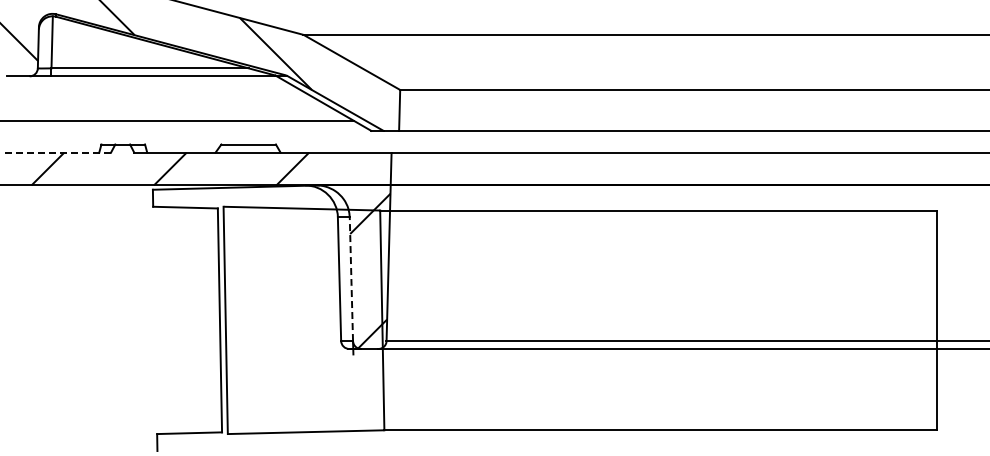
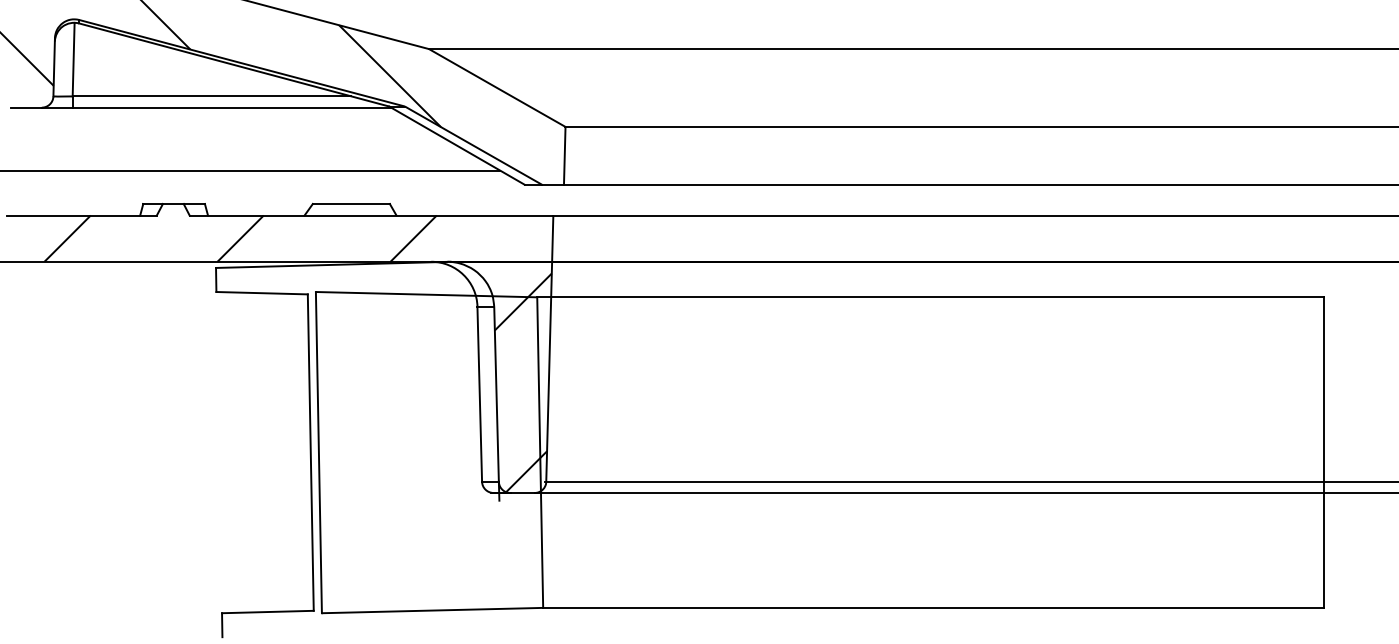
line: (58, 152) -> (82, 215), dashed -> solid
line: (351, 279) -> (496, 394), dashed -> solid

